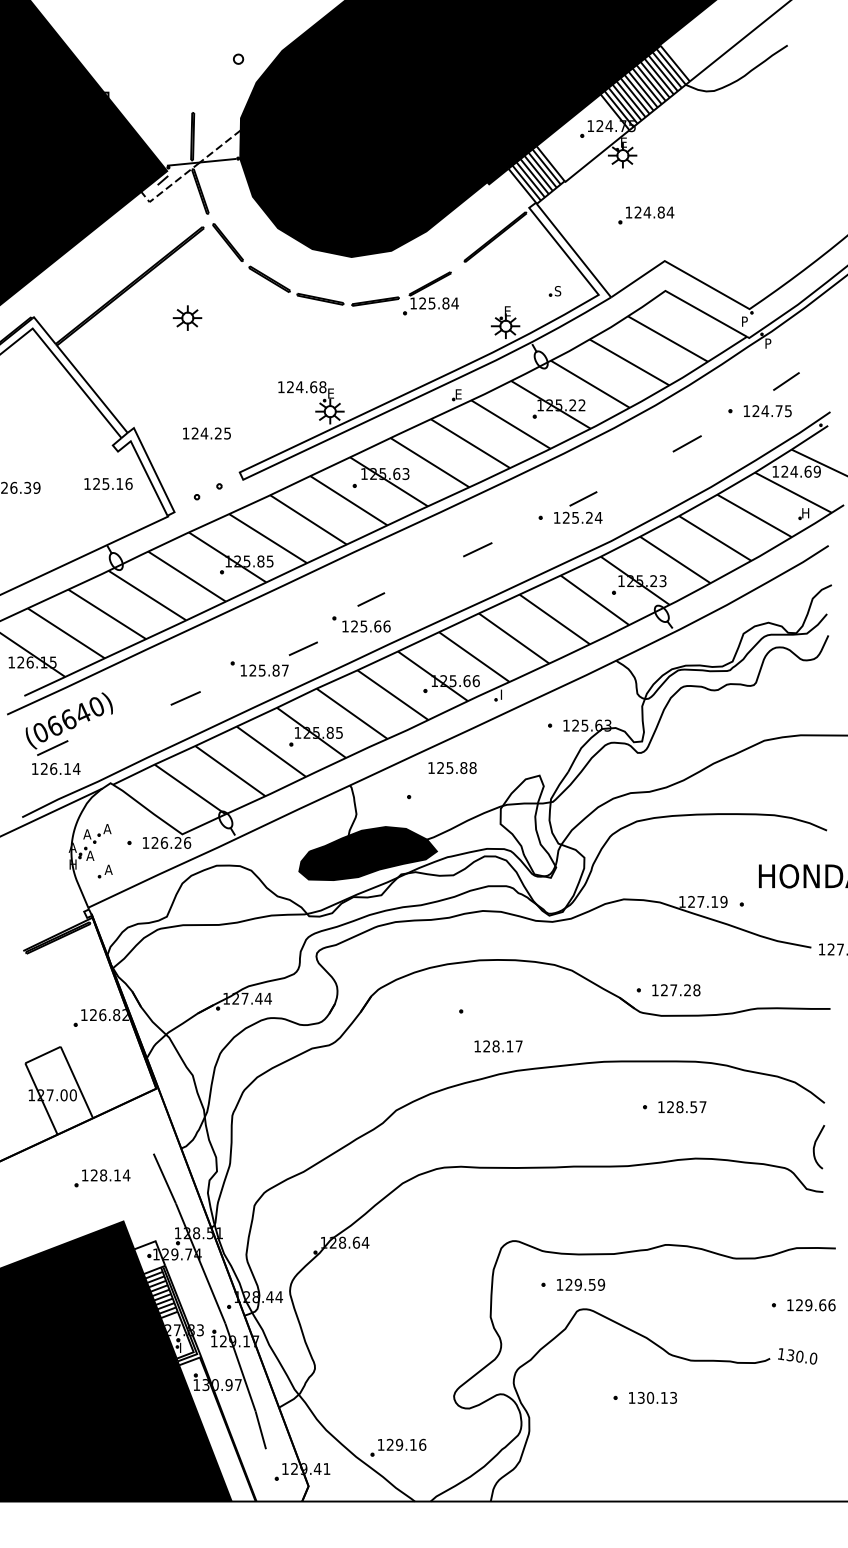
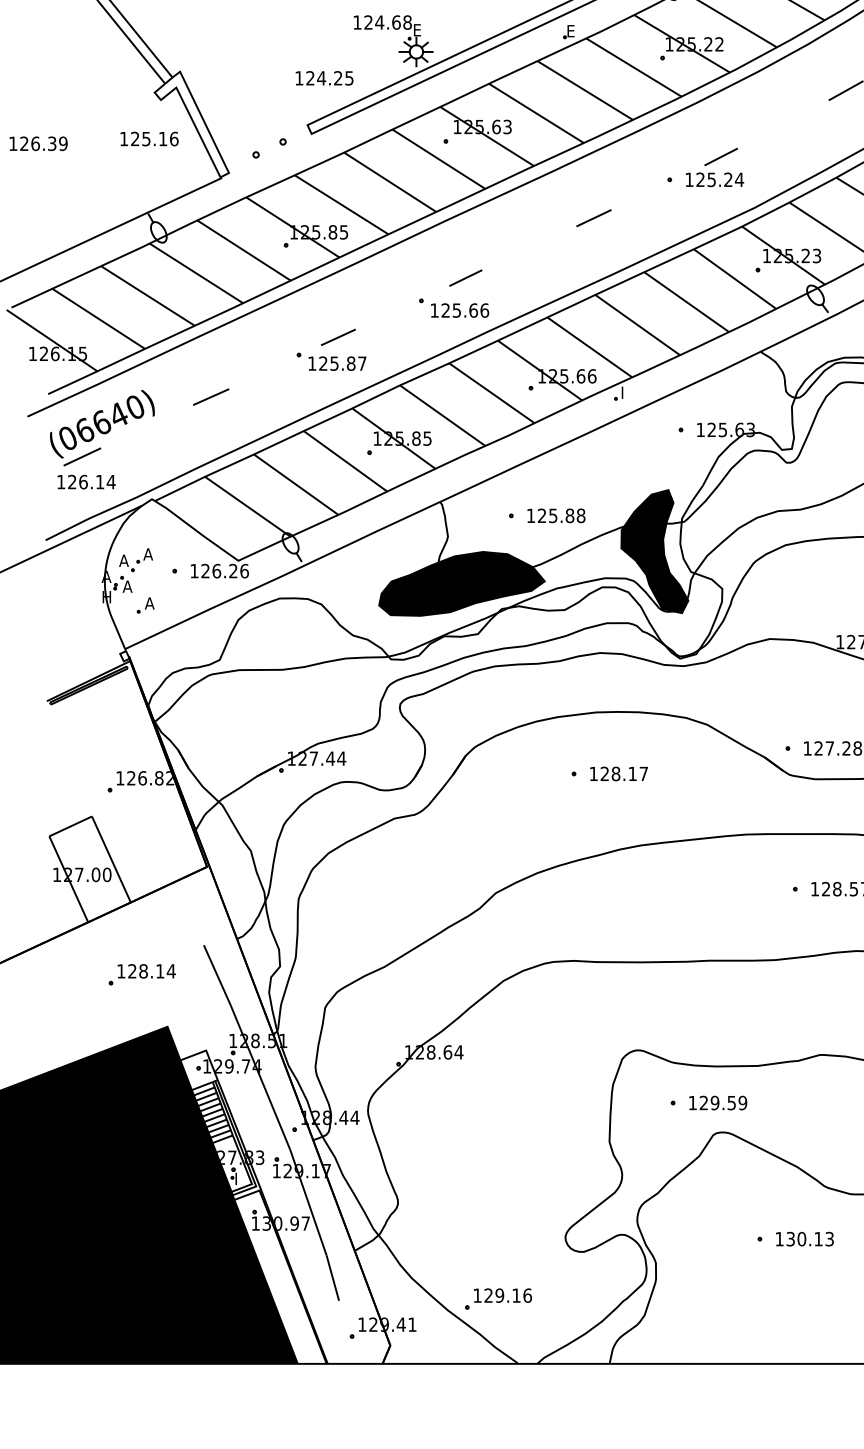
text: (206, 433) -> (324, 78), moved
line: (302, 648) -> (337, 337), moved
line: (185, 698) -> (210, 397), moved
text: (452, 768) -> (556, 516), moved
fill: (528, 826) -> (655, 551), added
text: (498, 1046) -> (618, 774), moved

